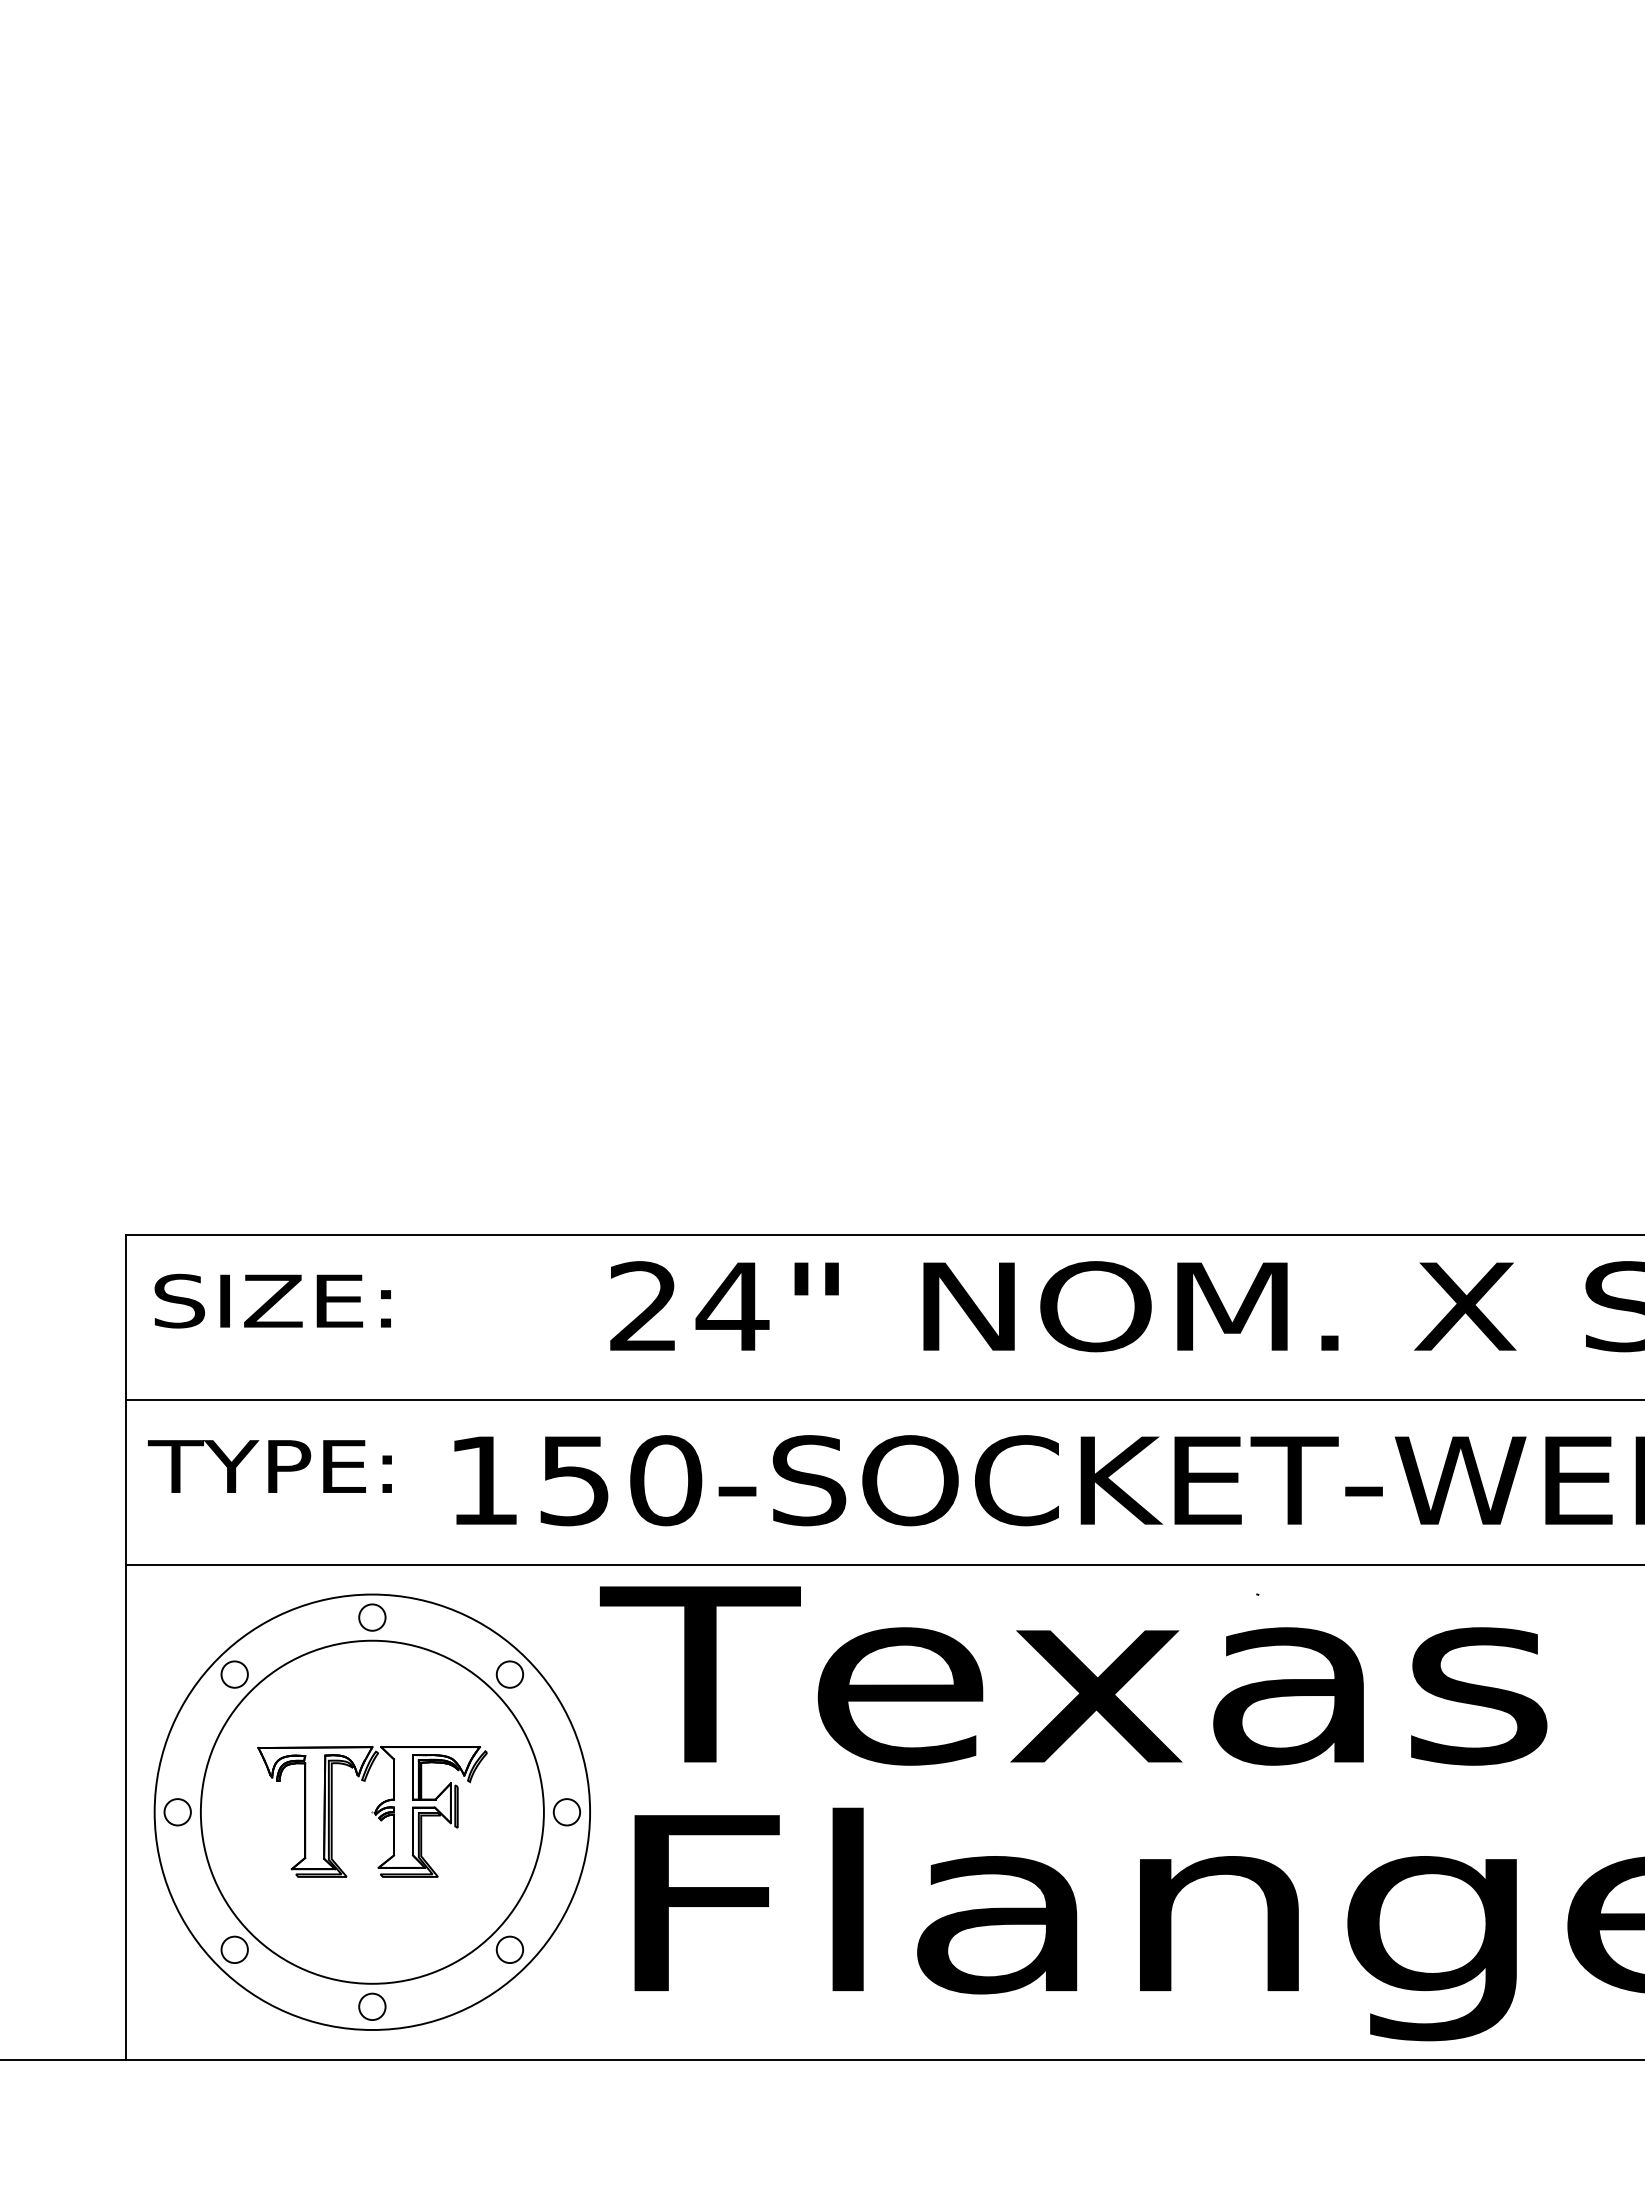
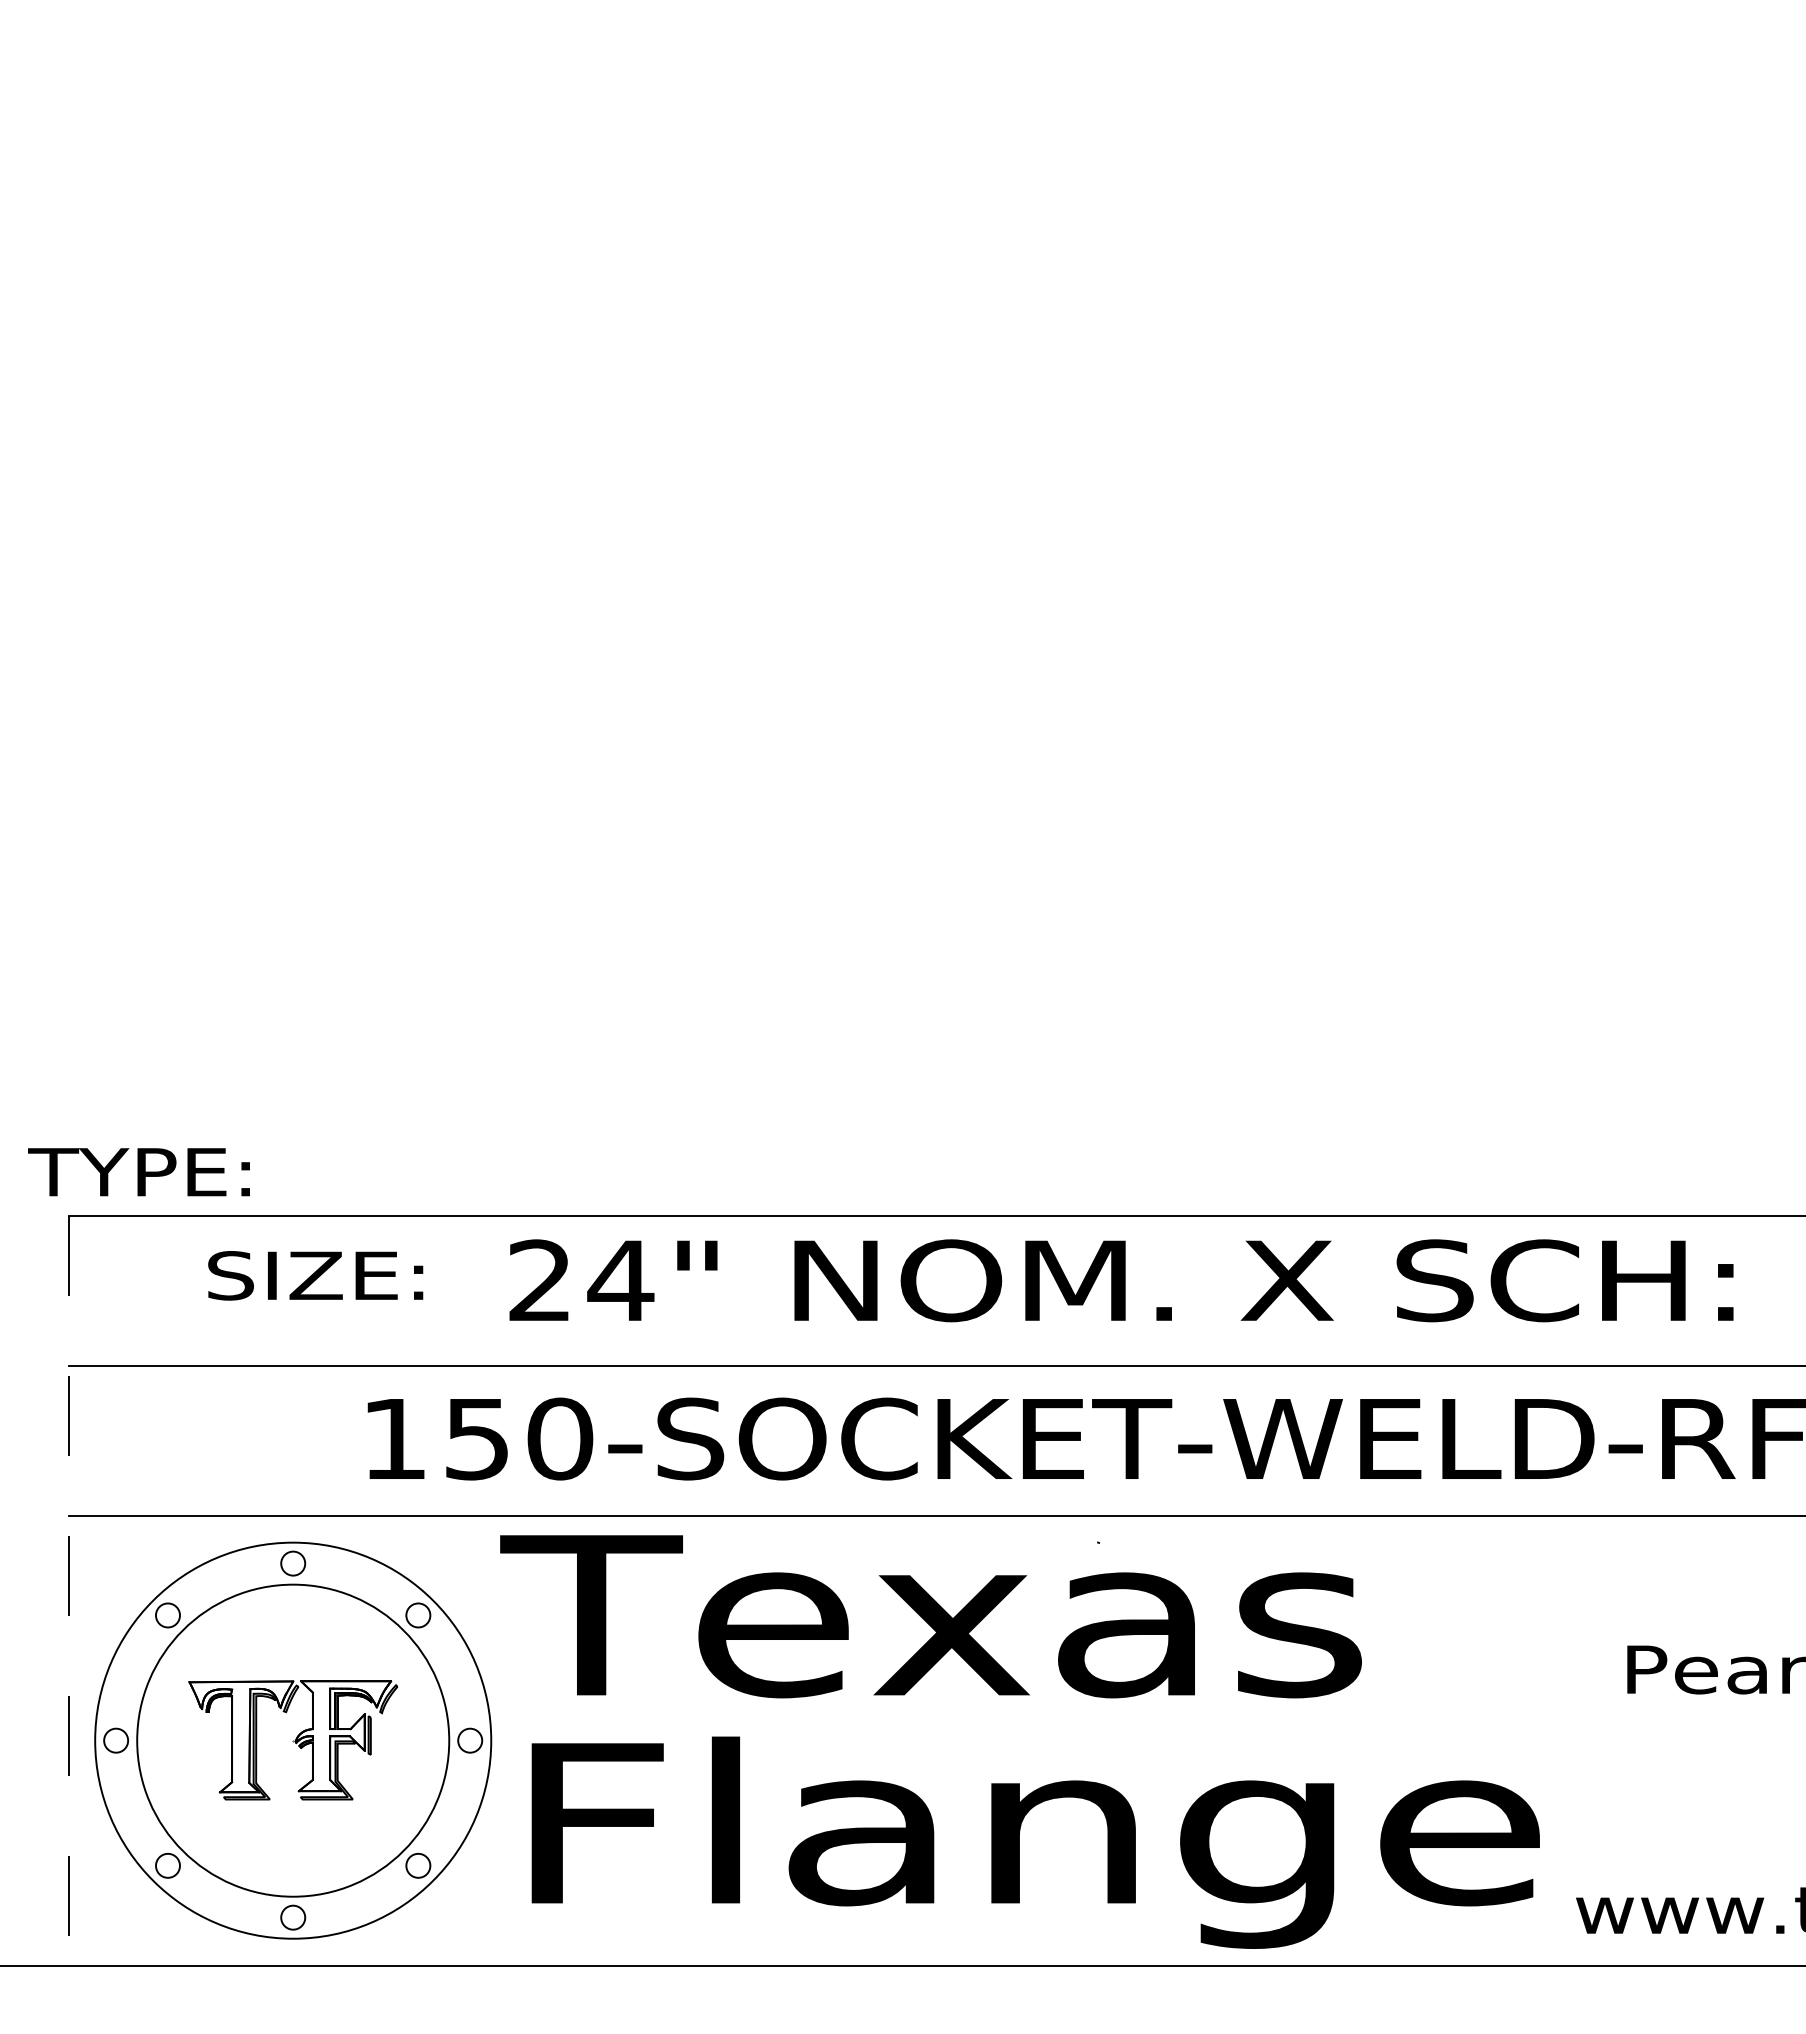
text: (272, 1300) -> (315, 1275), moved
text: (269, 1466) -> (138, 1172), moved
line: (126, 1648) -> (69, 1591), solid -> dashed

